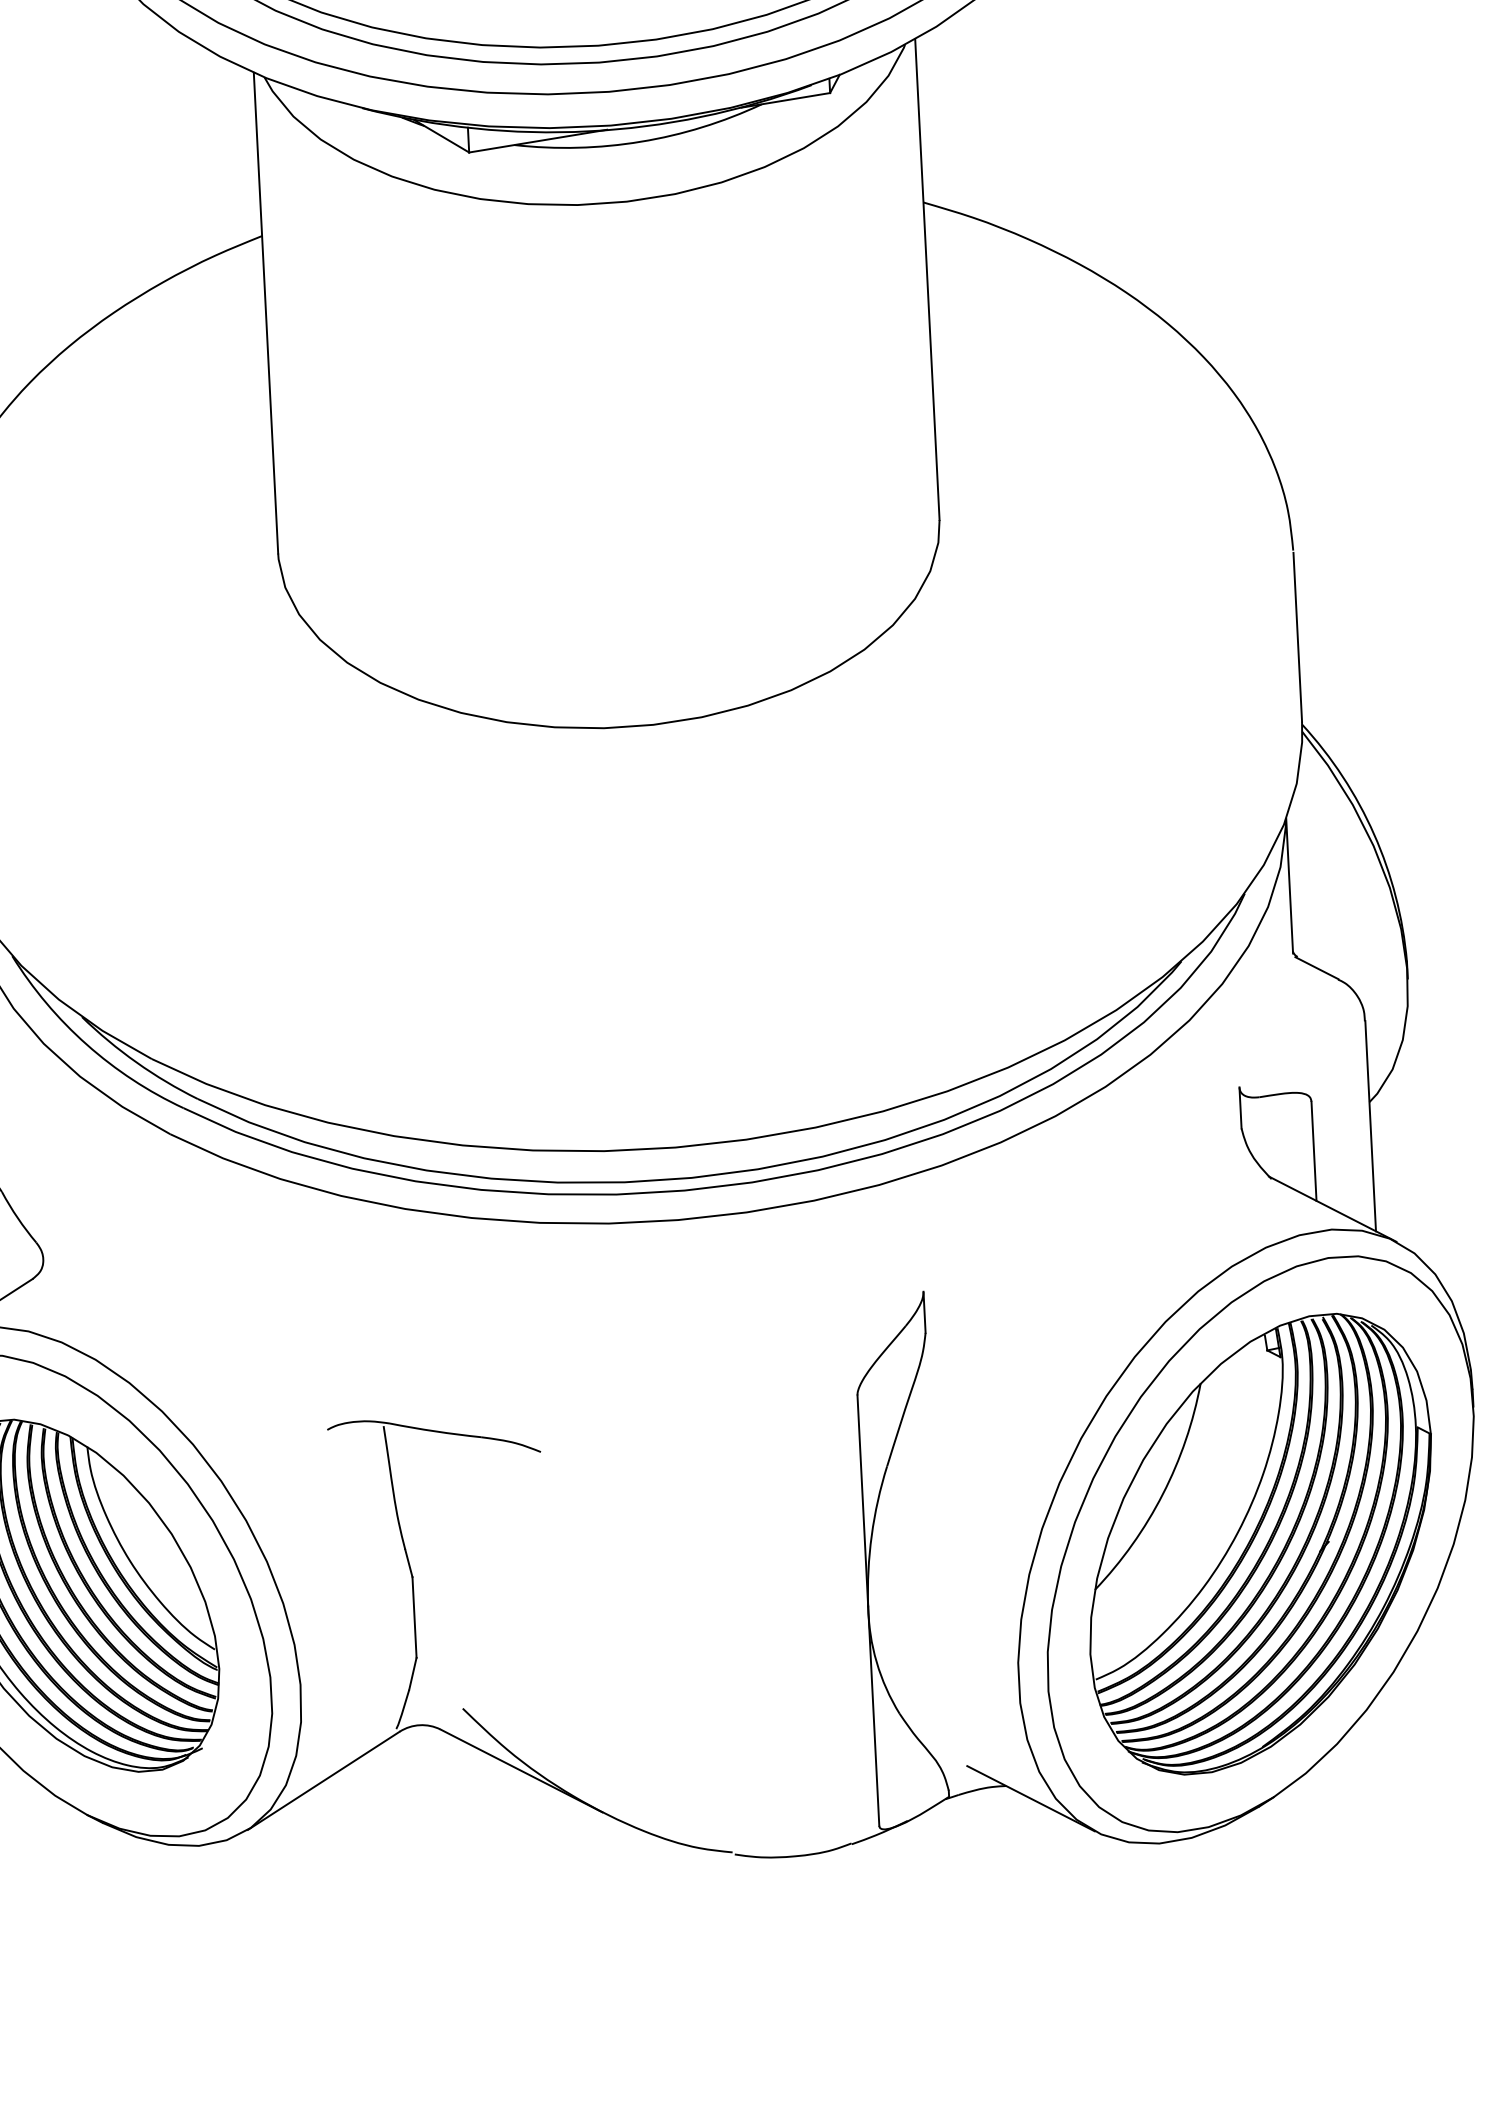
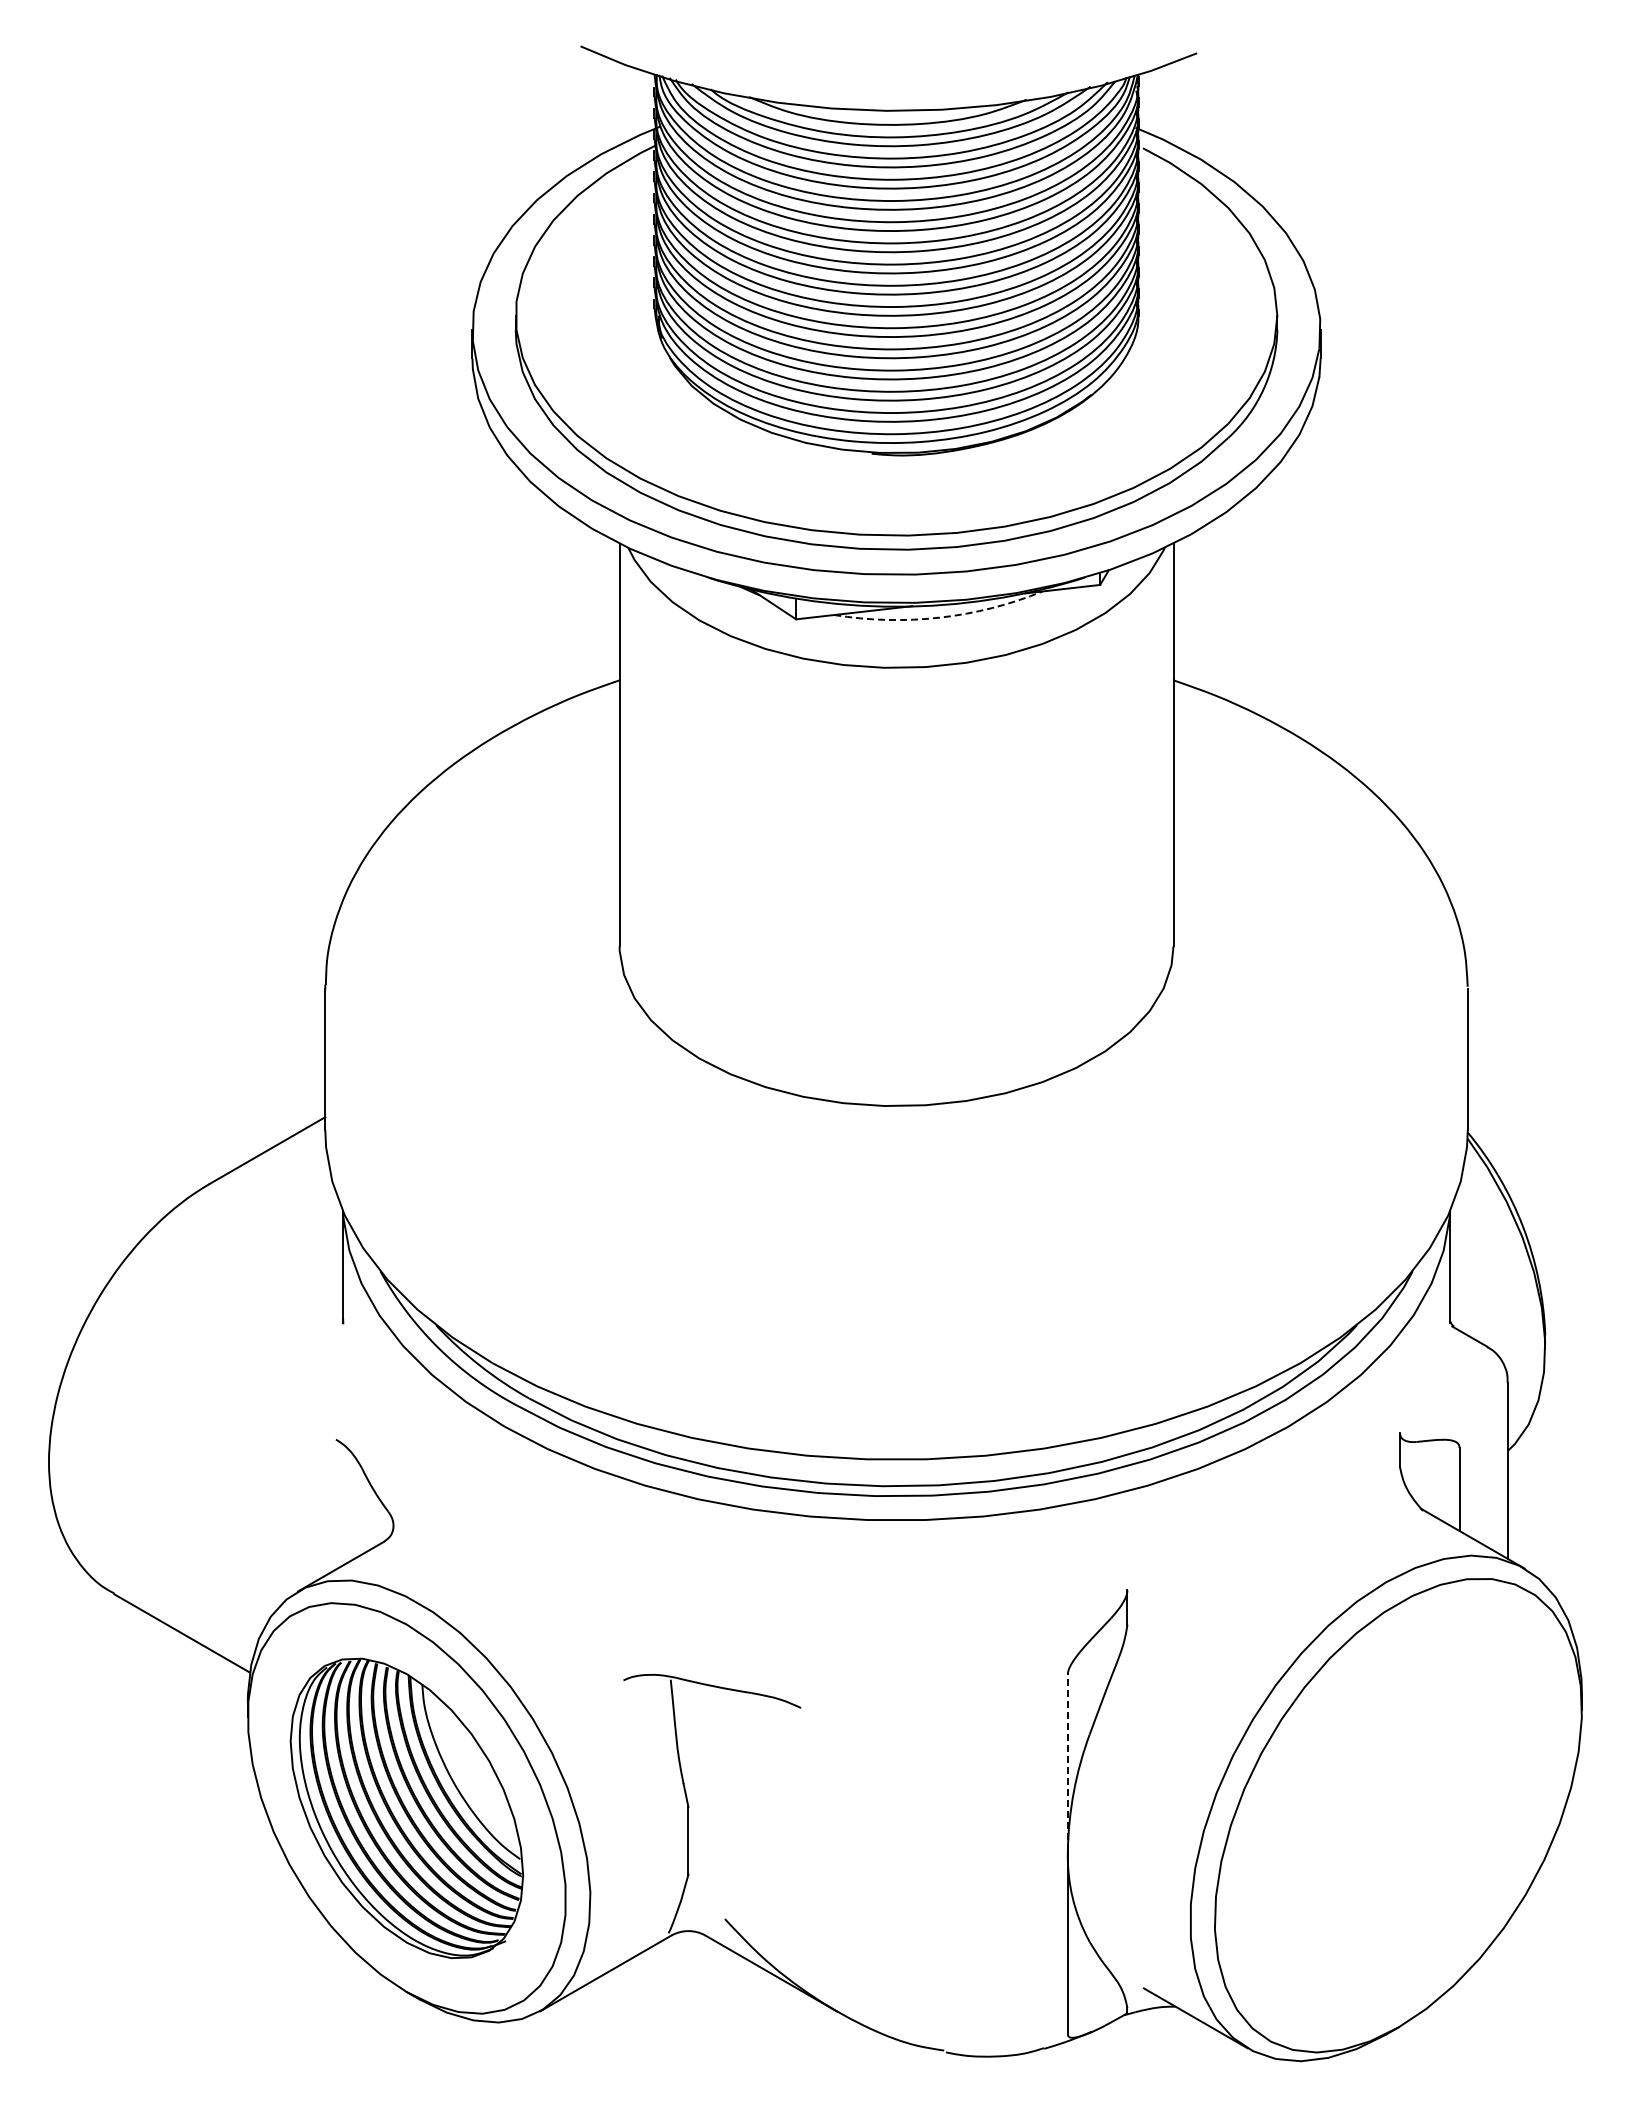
arc: (641, 141) -> (940, 617), solid -> dashed
line: (862, 1499) -> (1067, 1761), solid -> dashed
part: (1260, 1544) -> (1398, 1815), removed

